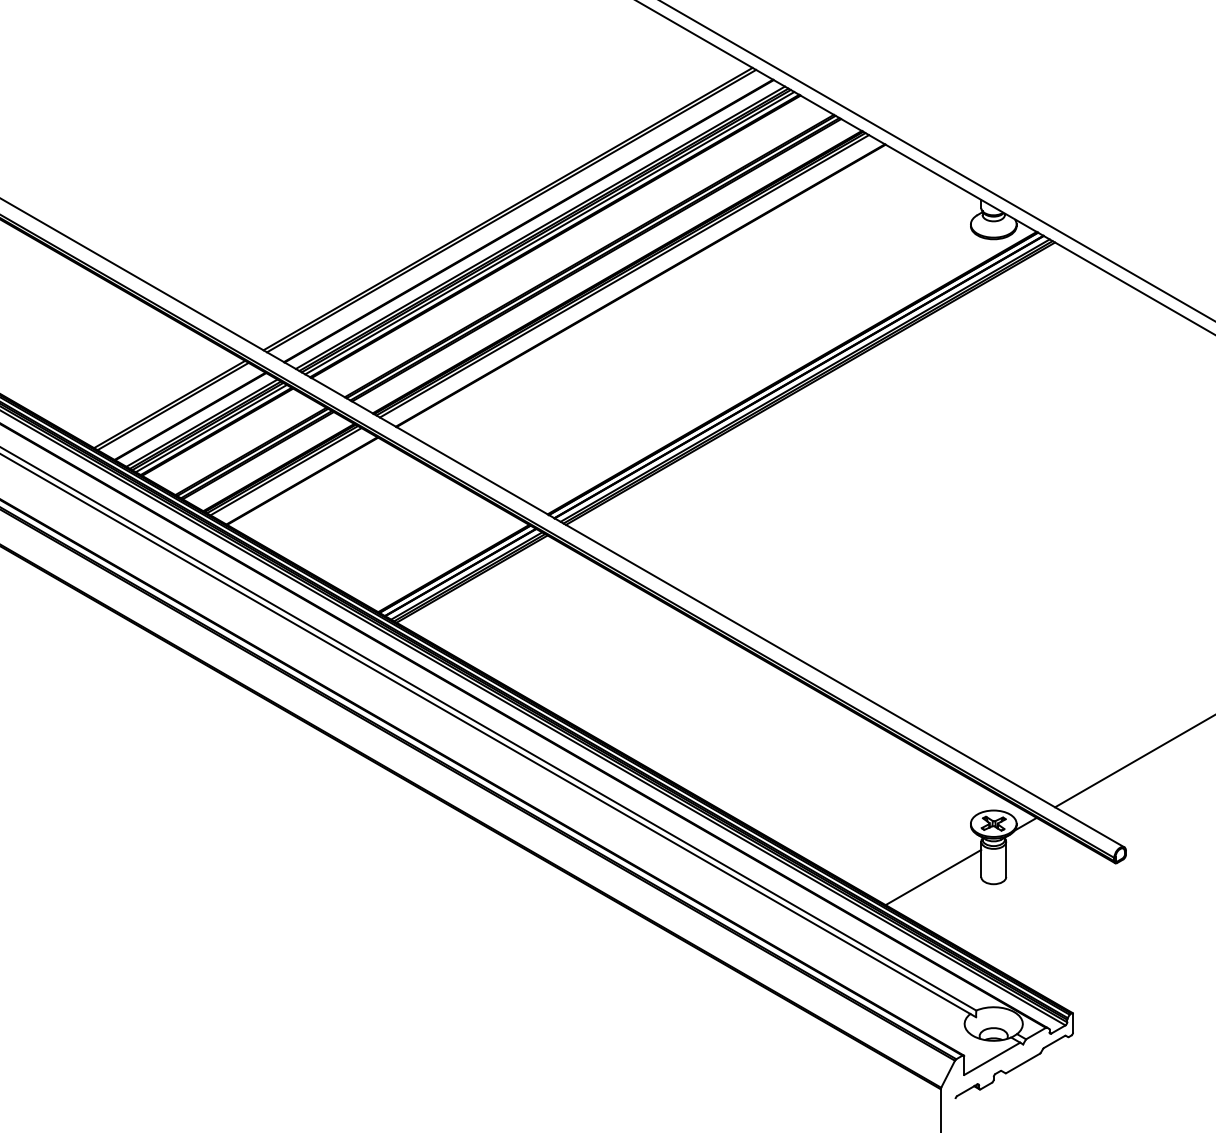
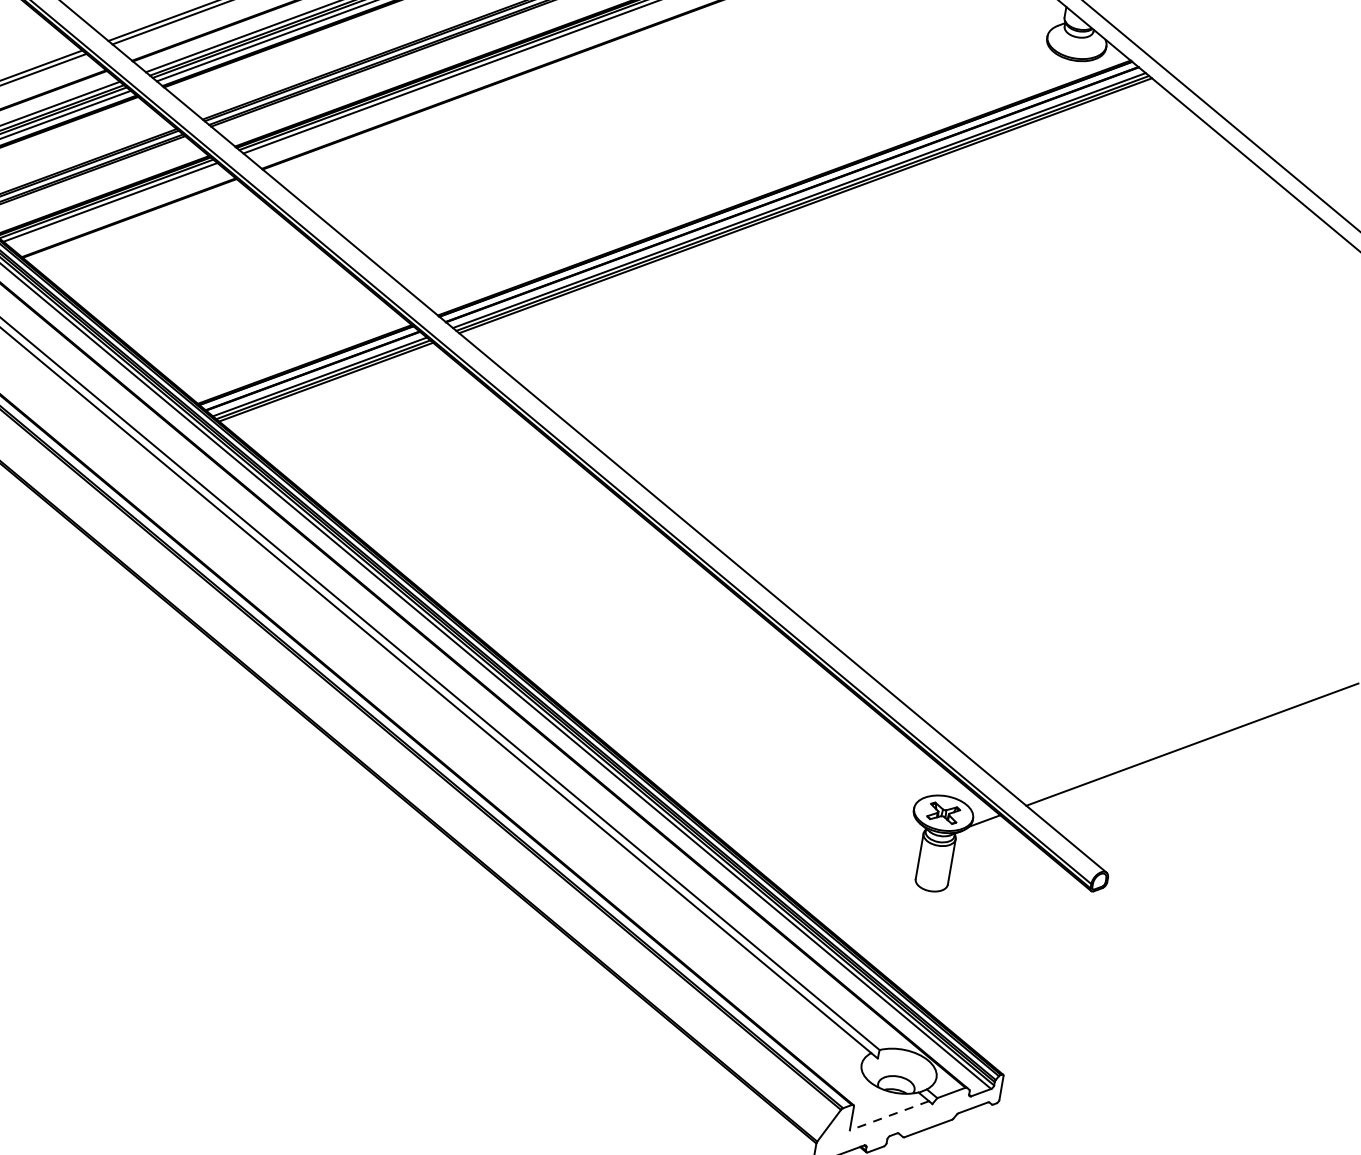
line: (933, 877) -> (854, 869), removed
line: (991, 1059) -> (888, 1116), solid -> dashed

